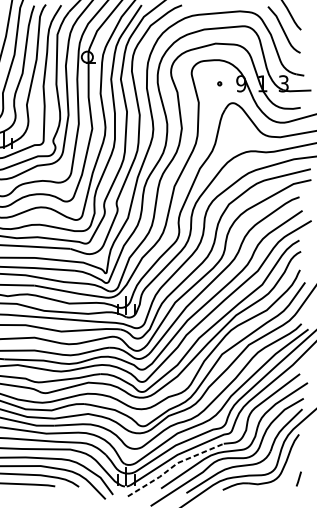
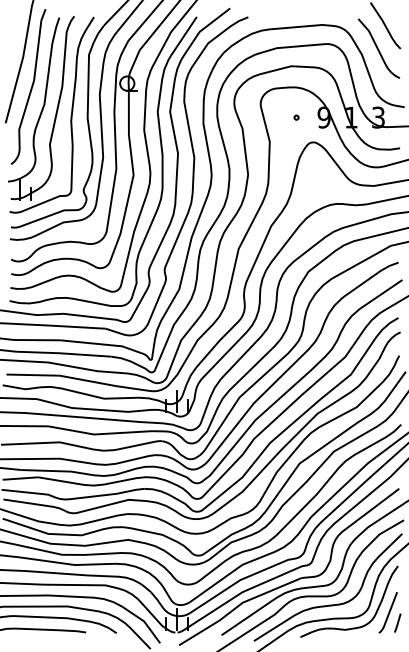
line: (174, 466) -> (238, 606), dashed -> solid
curve: (291, 470) -> (388, 612), added

